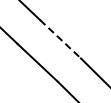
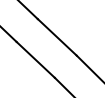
line: (60, 39) -> (57, 37), dashed -> solid

